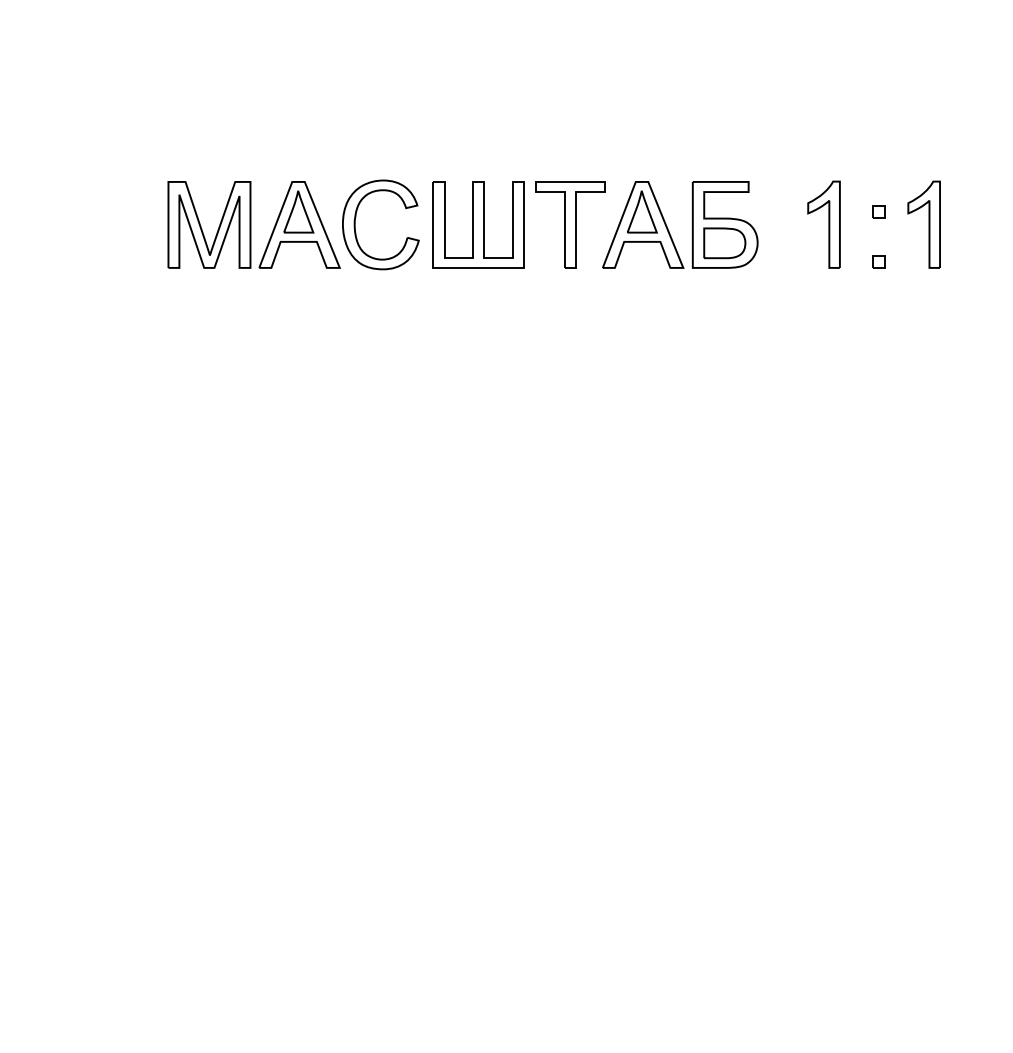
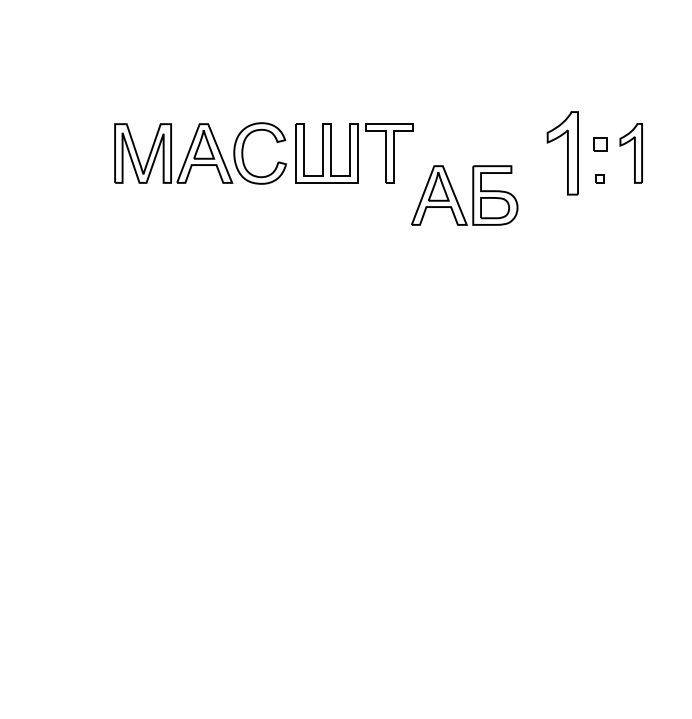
part: (877, 211) -> (599, 144), size x1.6
part: (691, 224) -> (472, 195), moved
part: (823, 224) -> (562, 153), size x1.4

